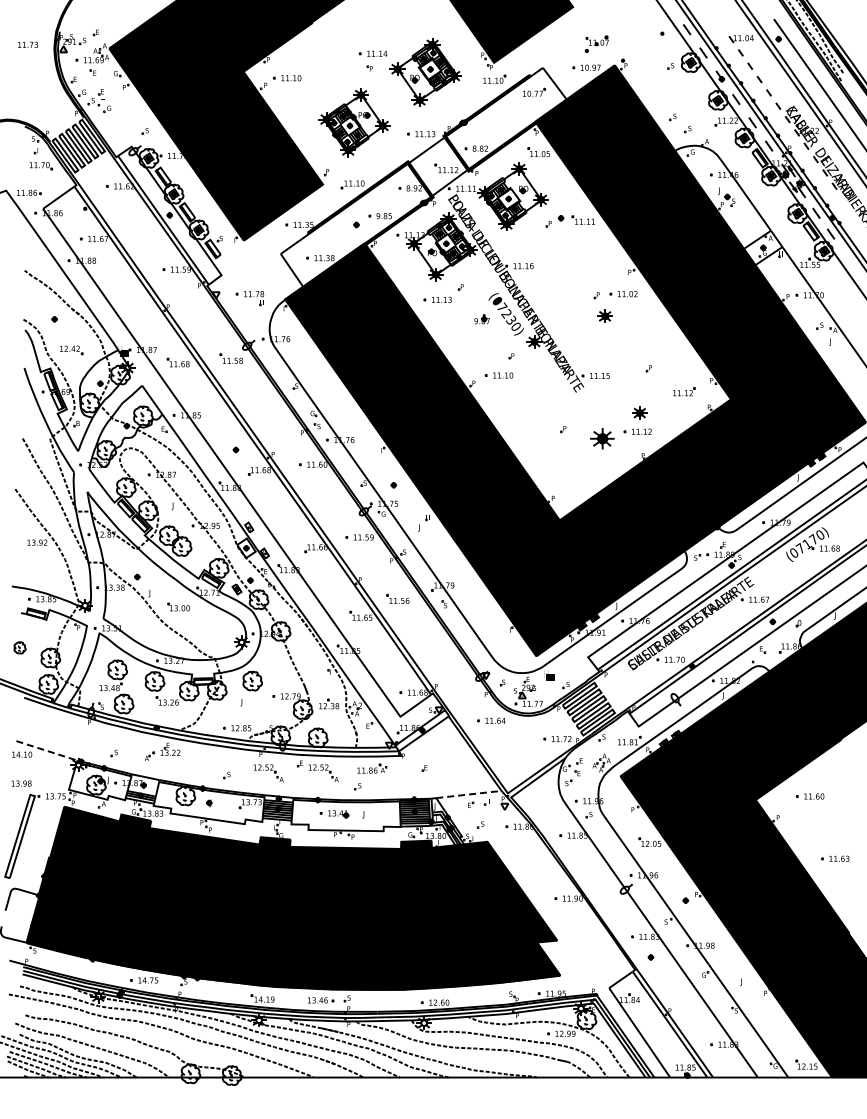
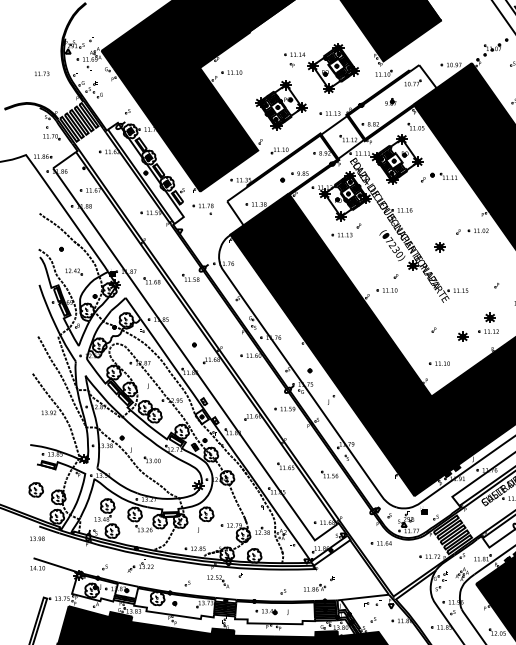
part: (596, 43) -> (492, 49), moved
text: (27, 44) -> (41, 73), moved
part: (249, 298) -> (202, 209), moved
part: (604, 315) -> (439, 246), moved
part: (481, 319) -> (390, 102), moved
part: (602, 438) -> (462, 336), size x0.62
part: (570, 475) -> (439, 363), added
part: (397, 598) -> (329, 474), moved
part: (19, 647) -> (35, 489), size x1.67
line: (46, 750) -> (55, 565), dashed -> solid
part: (372, 768) -> (314, 587), moved
part: (323, 773) -> (258, 581), removed
text: (21, 783) -> (37, 538), moved
line: (468, 794) -> (364, 597), dashed -> solid

